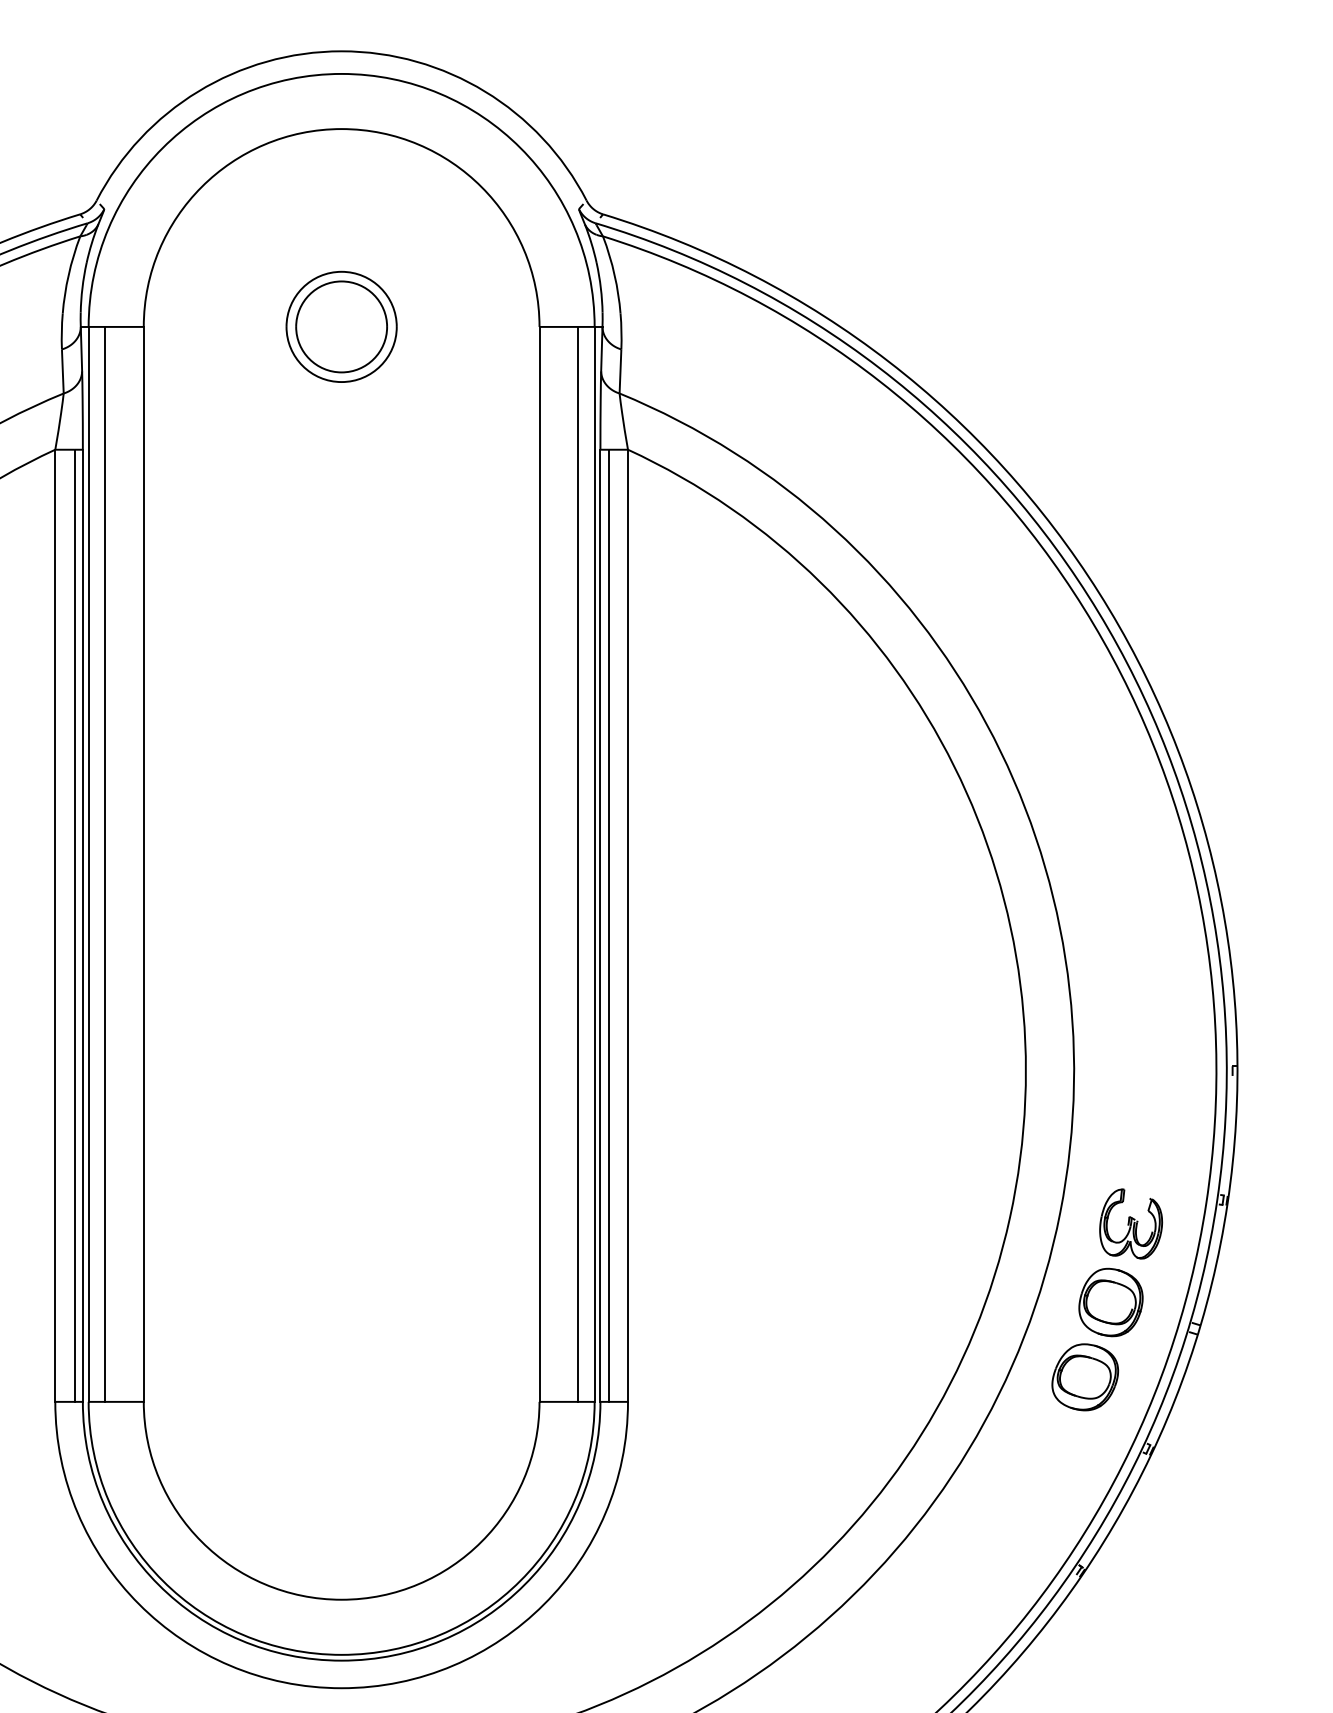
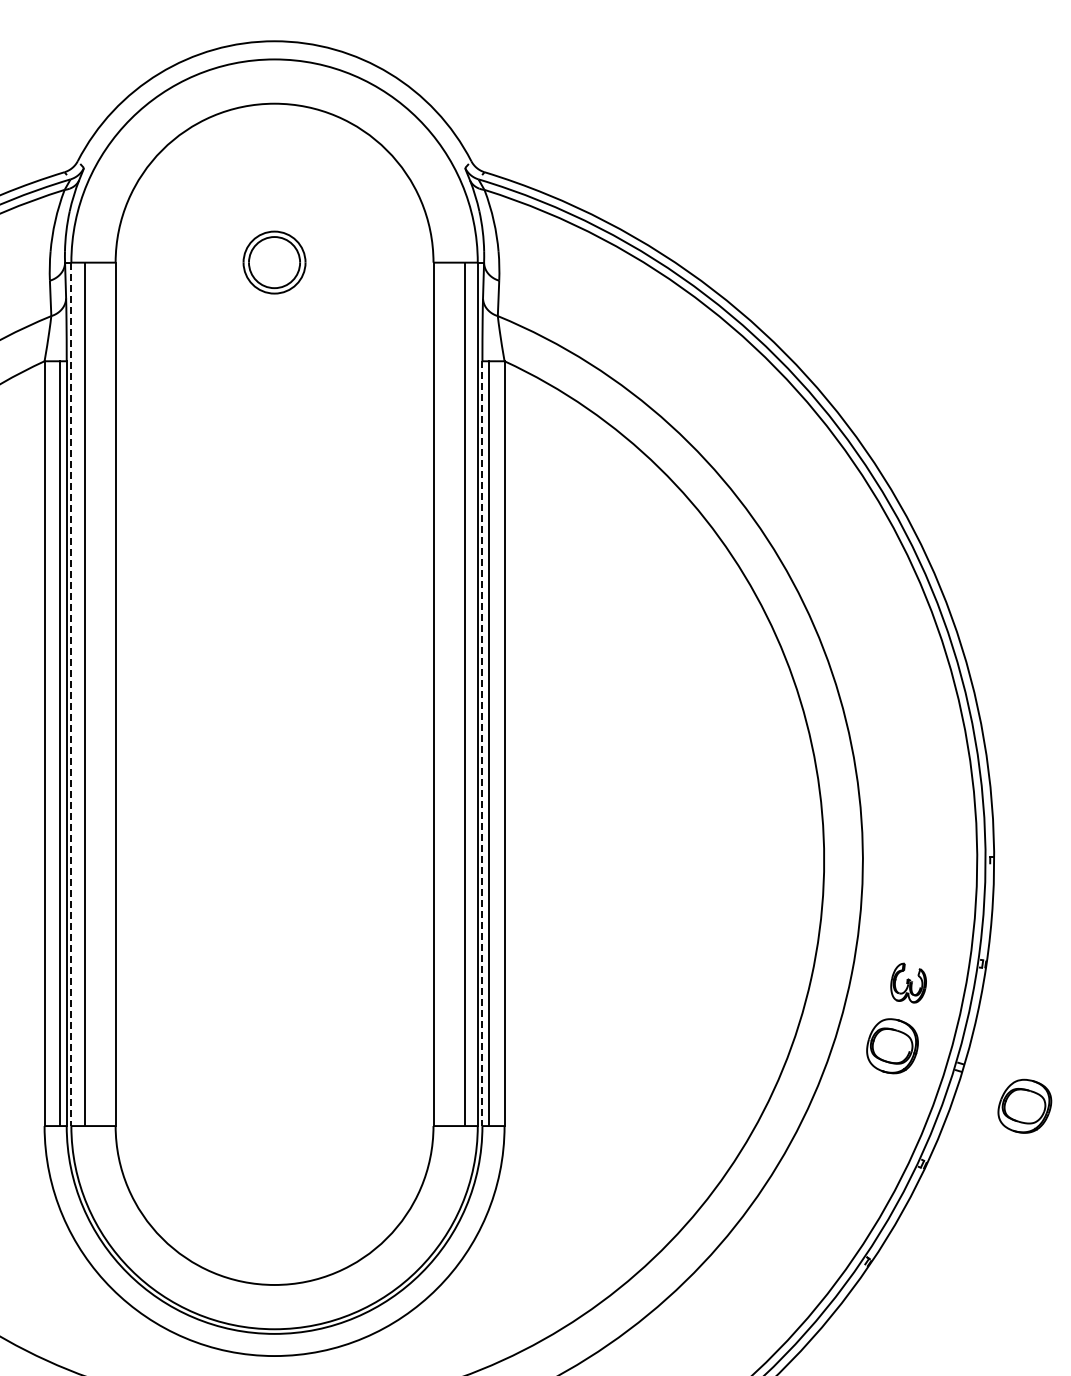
part: (341, 326) -> (274, 262), size x0.7
line: (88, 864) -> (71, 694), solid -> dashed
line: (600, 926) -> (482, 744), solid -> dashed
part: (1130, 1223) -> (908, 982), size x0.7
part: (1084, 1376) -> (1024, 1105), moved

